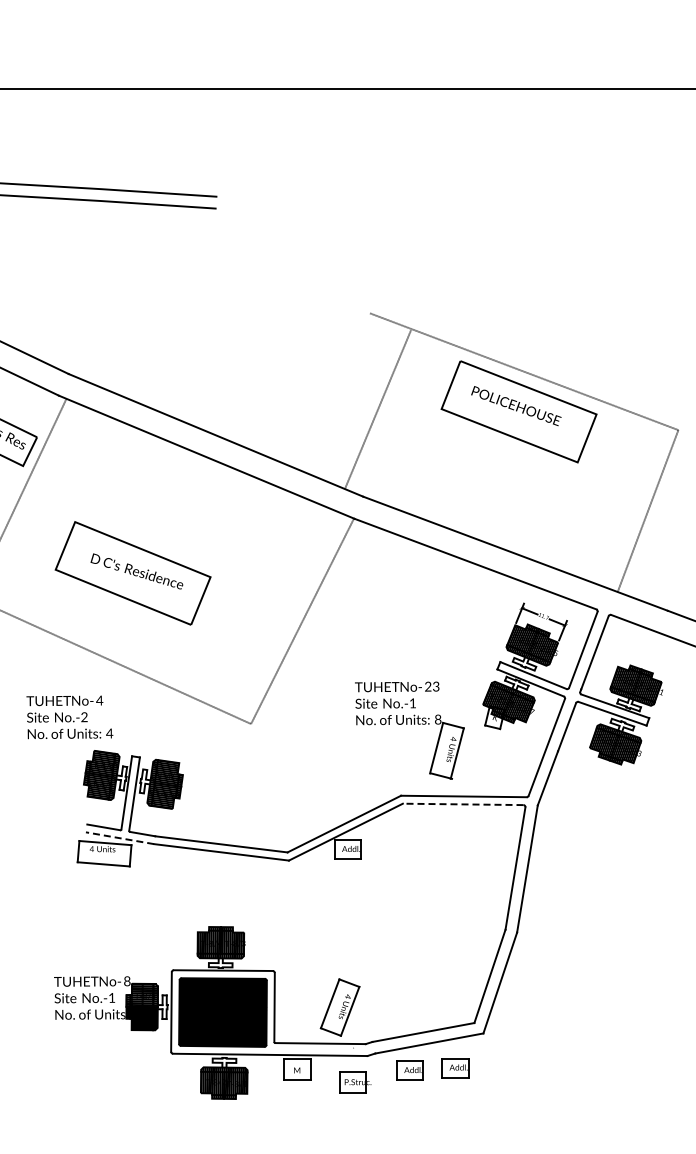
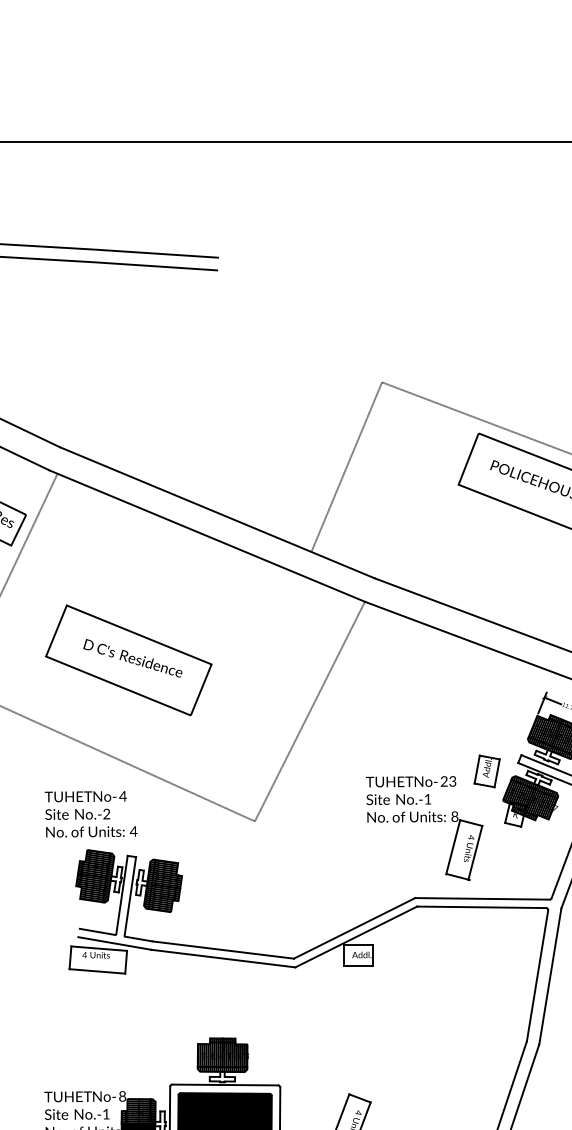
line: (377, 409) -> (346, 466), moved
part: (468, 677) -> (487, 771), added
text: (69, 717) -> (90, 814), moved
line: (462, 804) -> (480, 907), dashed -> solid
line: (120, 838) -> (115, 943), dashed -> solid

